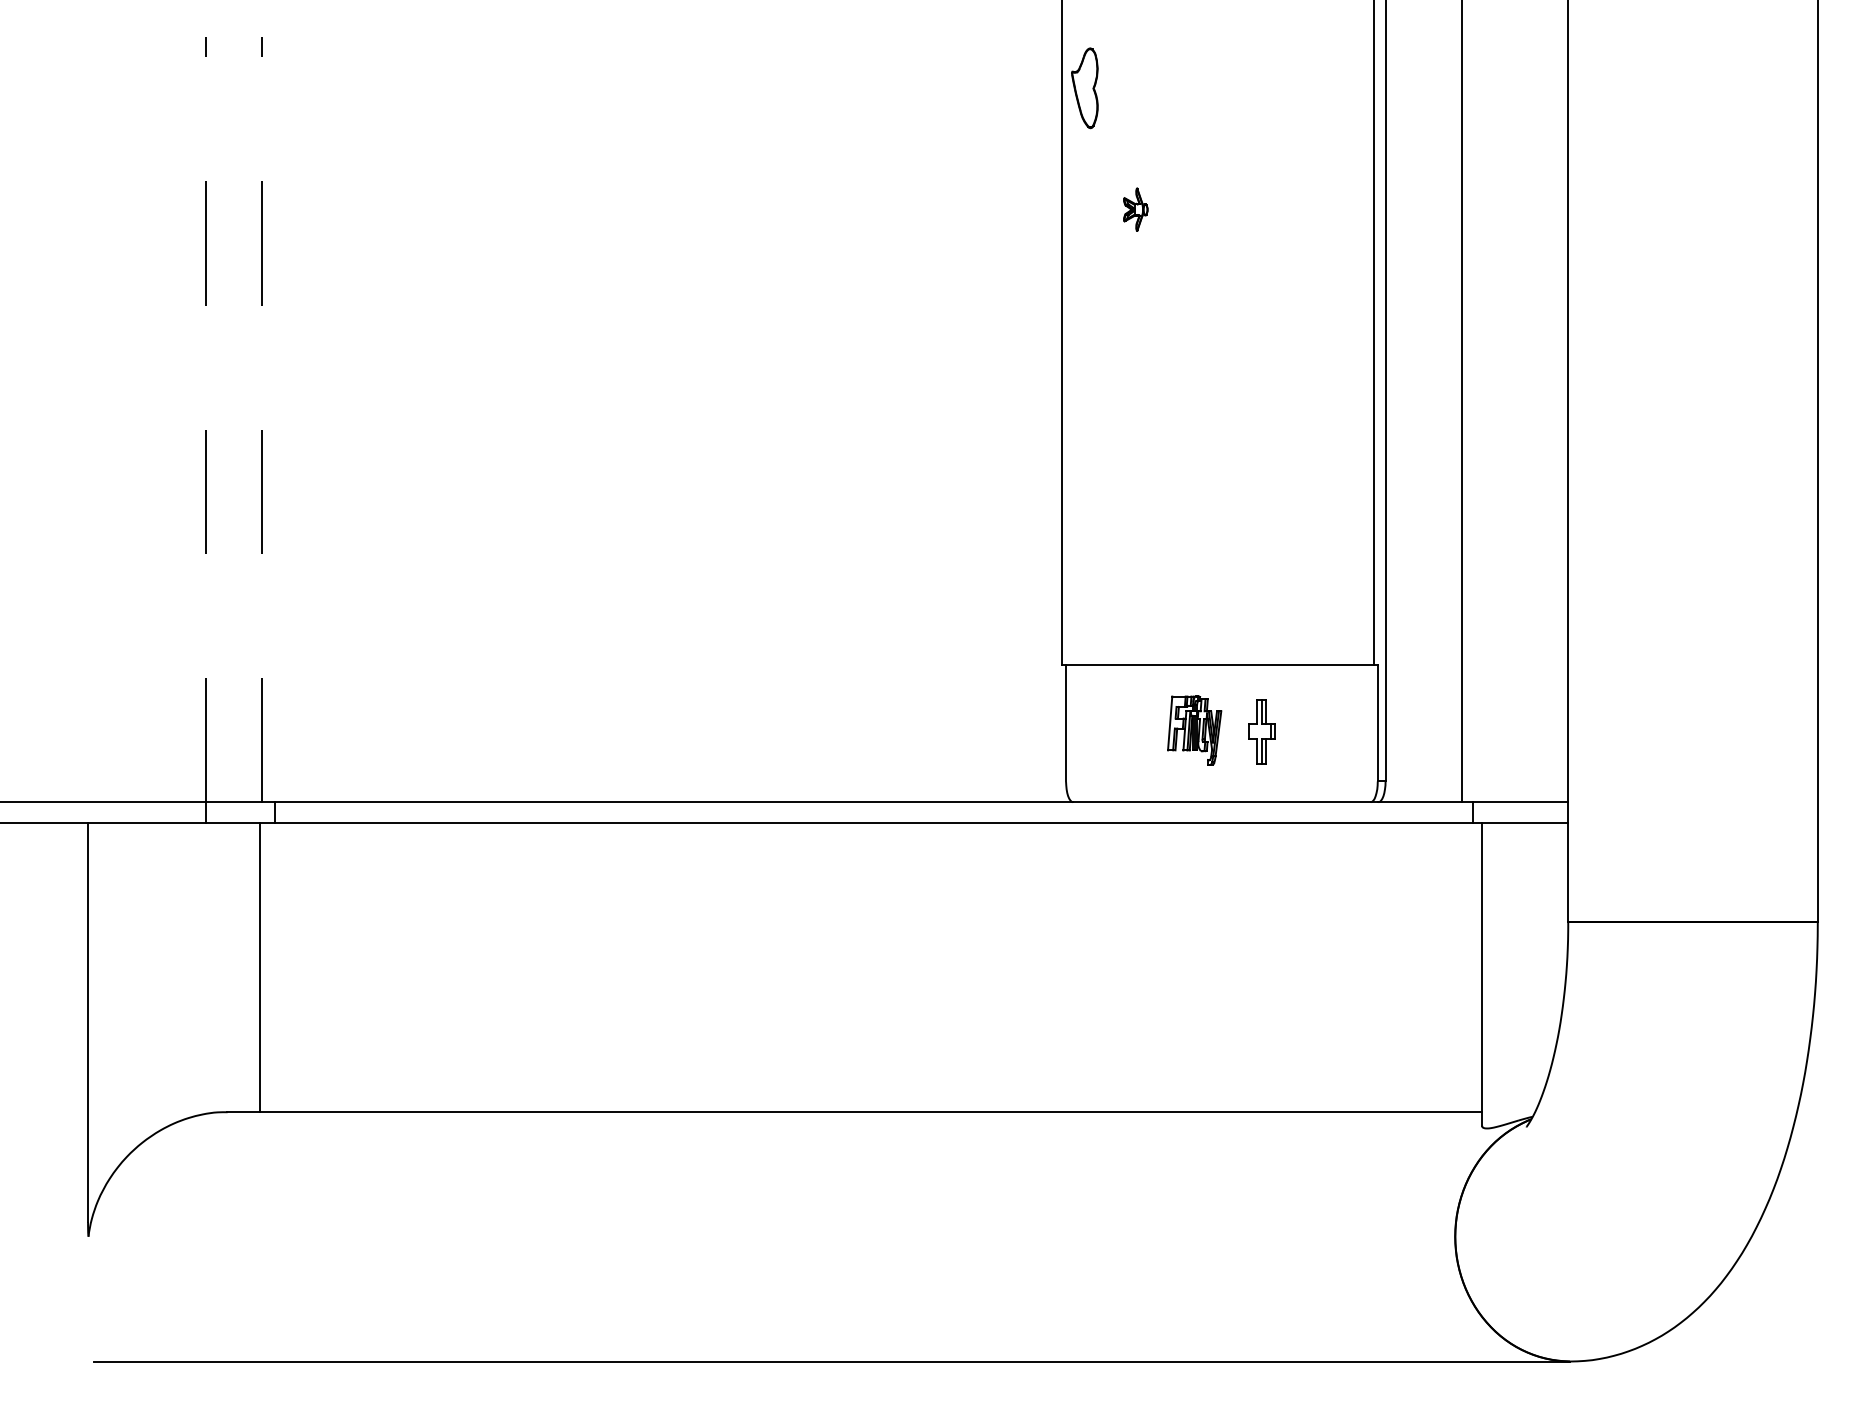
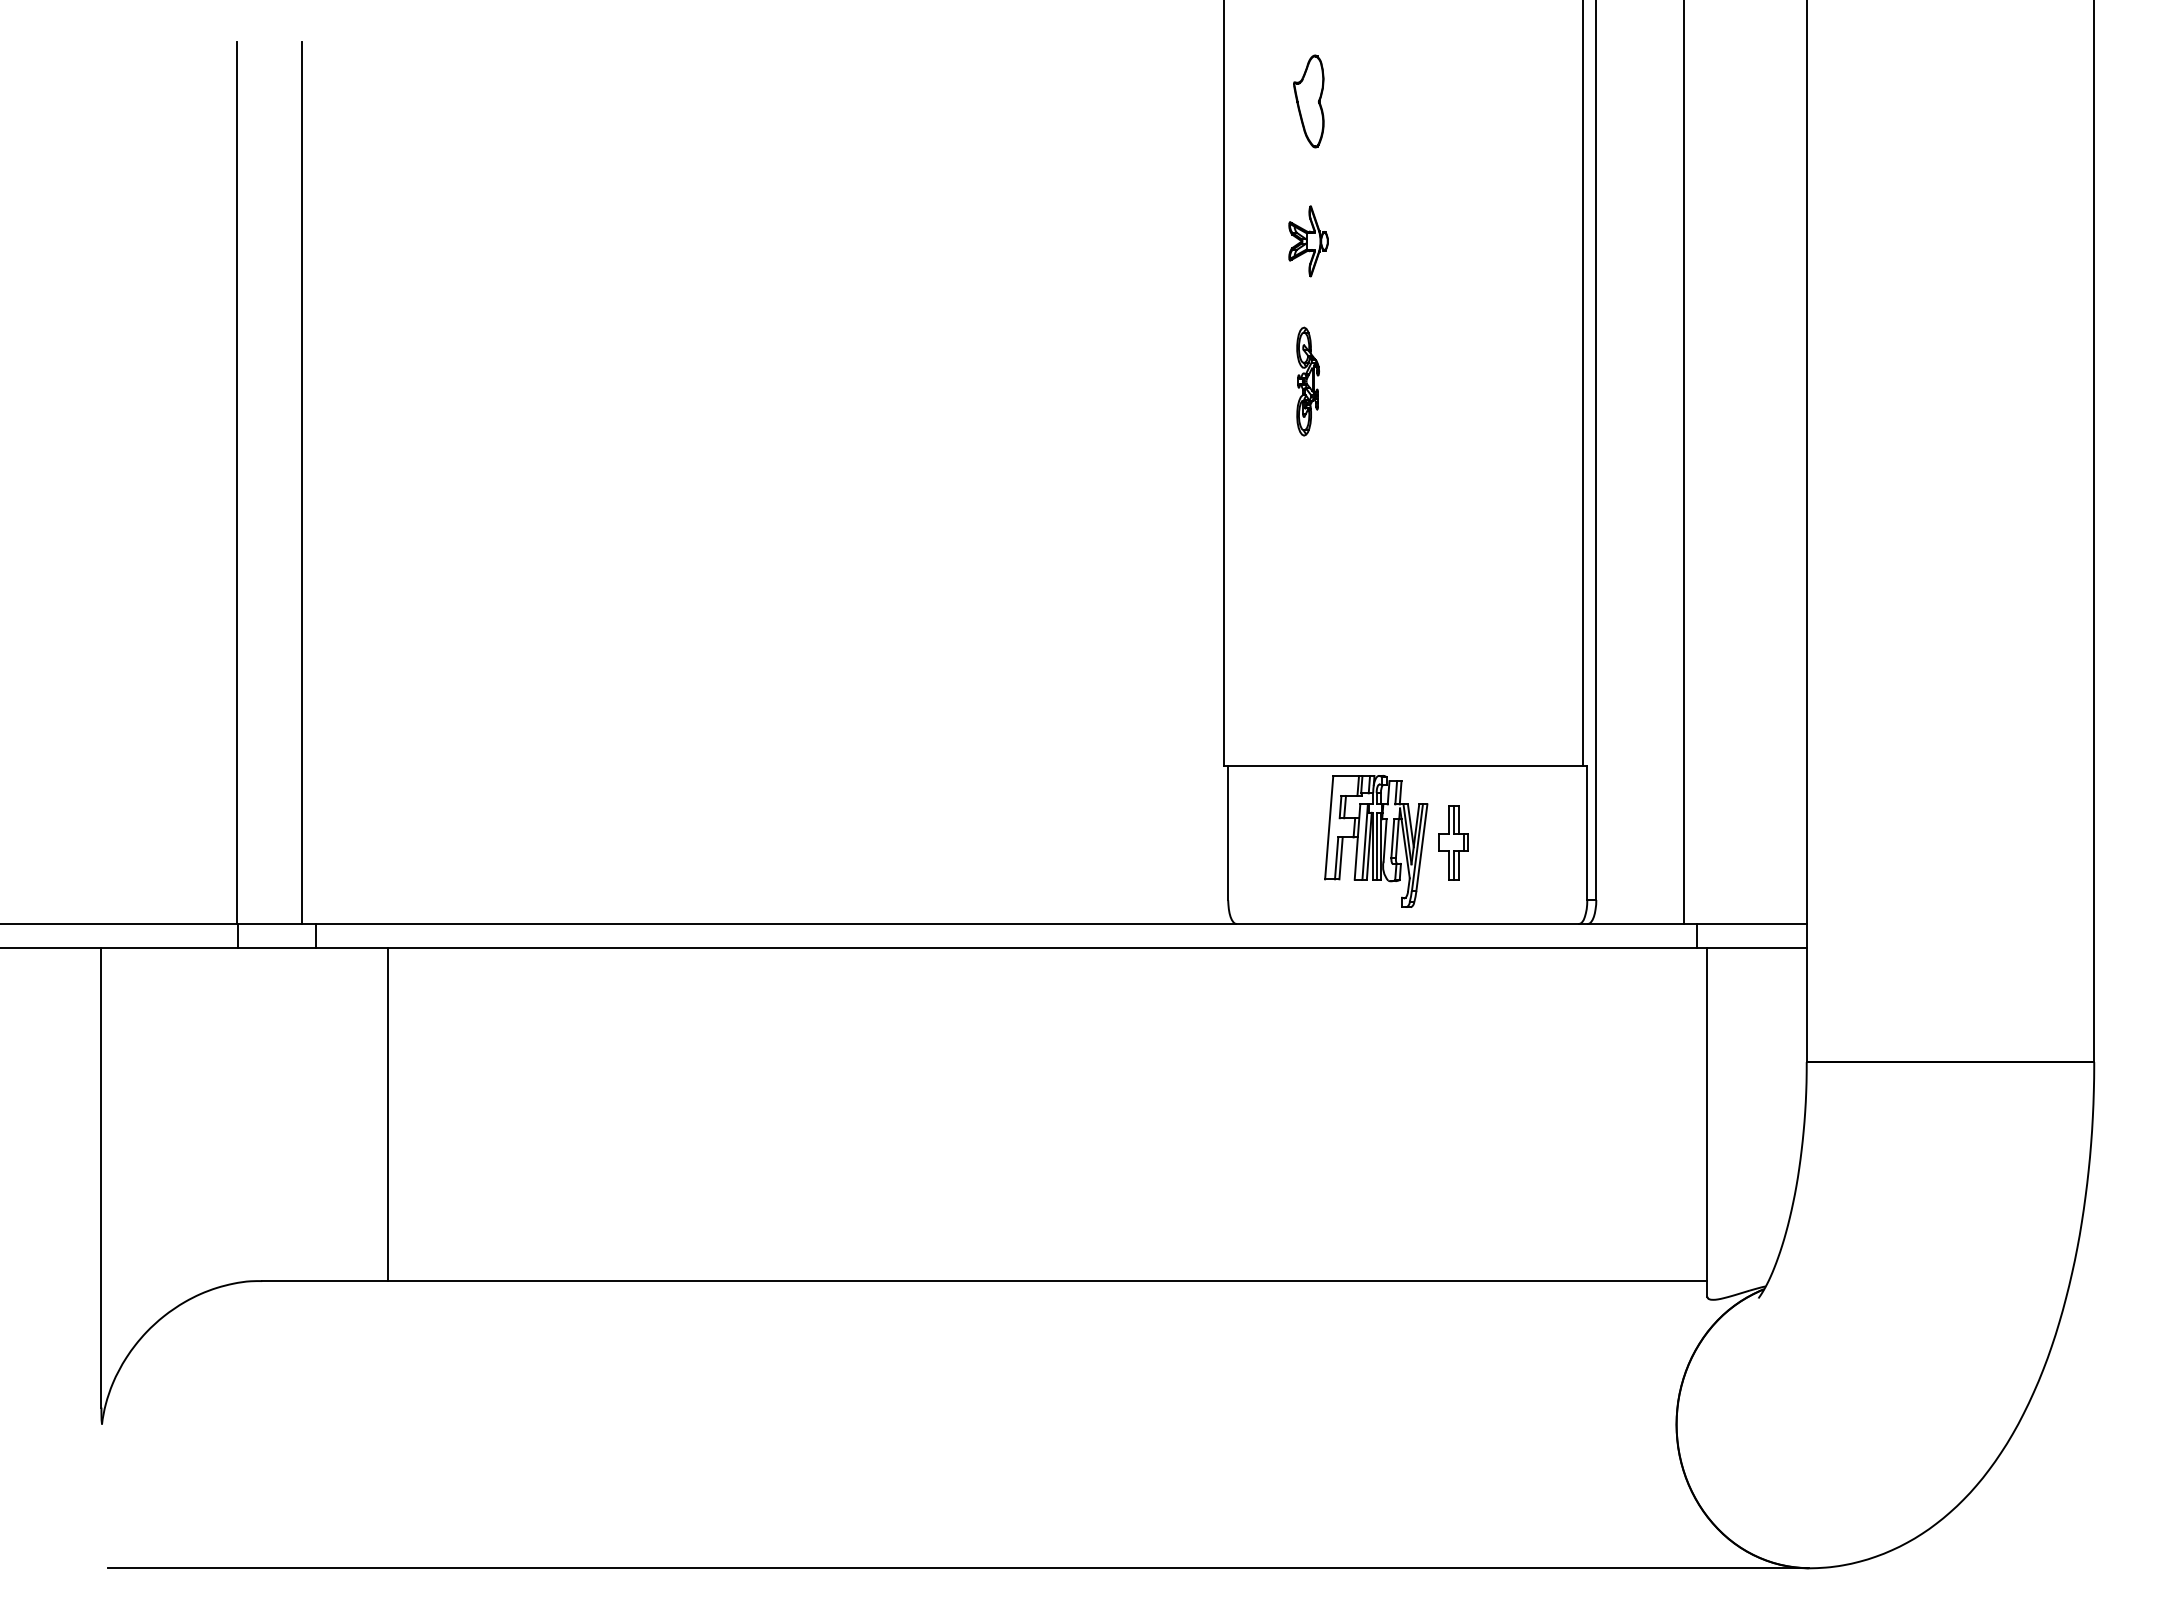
part: (1084, 88) -> (1308, 101), moved
part: (1135, 209) -> (1308, 241), size x1.43
part: (1134, 331) -> (1307, 381), added
line: (206, 419) -> (237, 482), dashed -> solid
line: (262, 419) -> (302, 482), dashed -> solid
part: (1194, 730) -> (1376, 841), size x1.67
line: (259, 966) -> (388, 1113), moved

